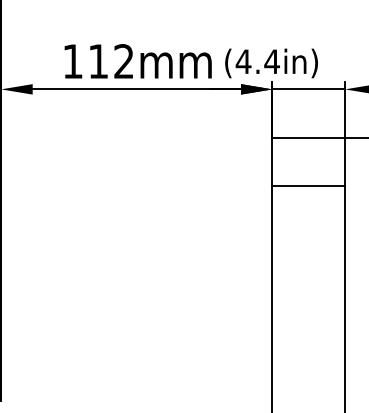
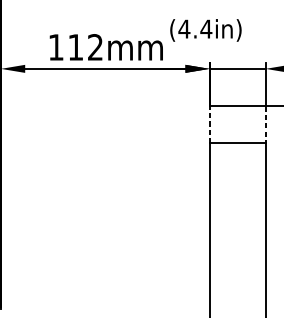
text: (271, 63) -> (205, 30), moved
line: (272, 161) -> (209, 124), solid -> dashed
line: (345, 162) -> (265, 125), solid -> dashed

